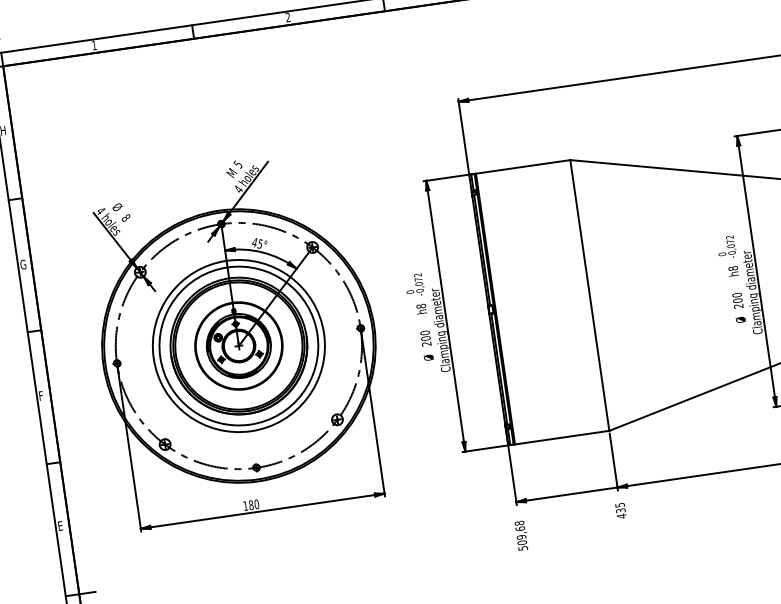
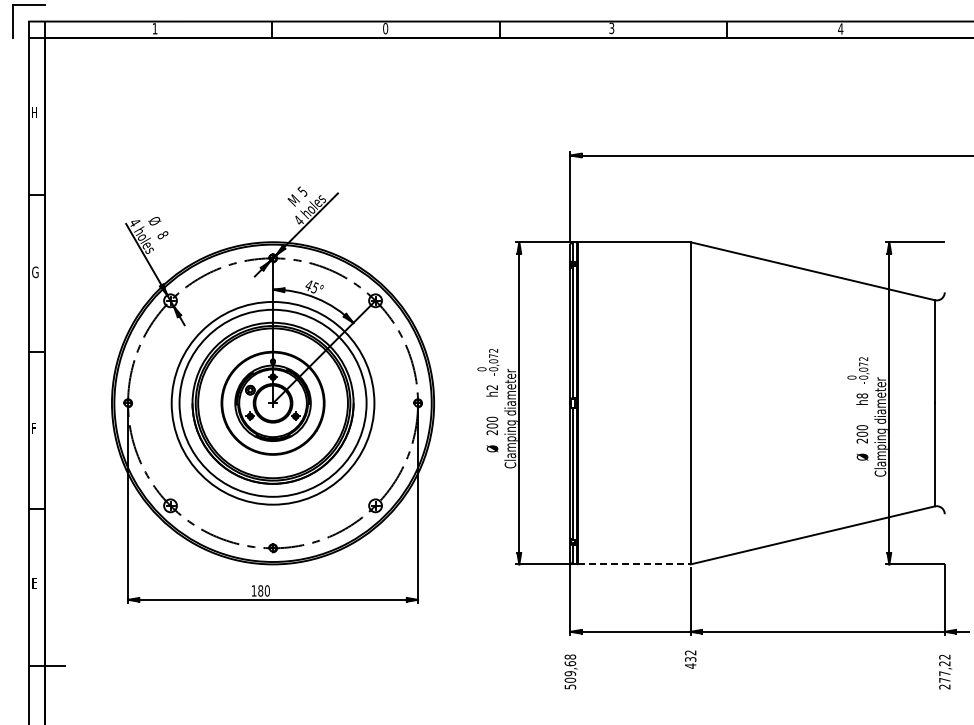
text: (288, 17) -> (385, 28), 2 -> 0
text: (421, 306) -> (492, 387), h8 -> h2
line: (562, 437) -> (634, 564), solid -> dashed
text: (619, 504) -> (690, 652), 435 -> 432

